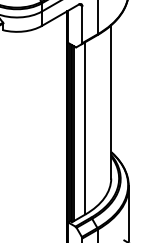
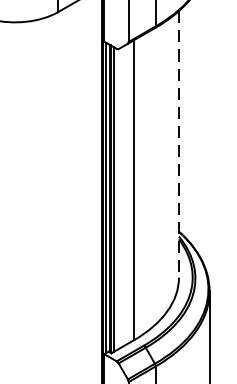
line: (111, 101) -> (179, 143), solid -> dashed

